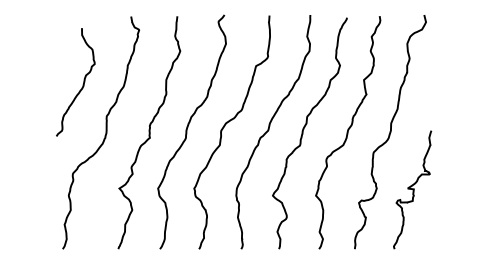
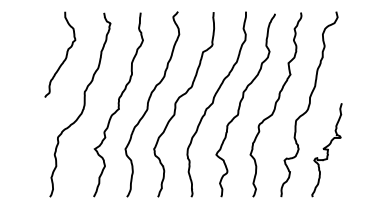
curve: (82, 84) -> (65, 56), moved

